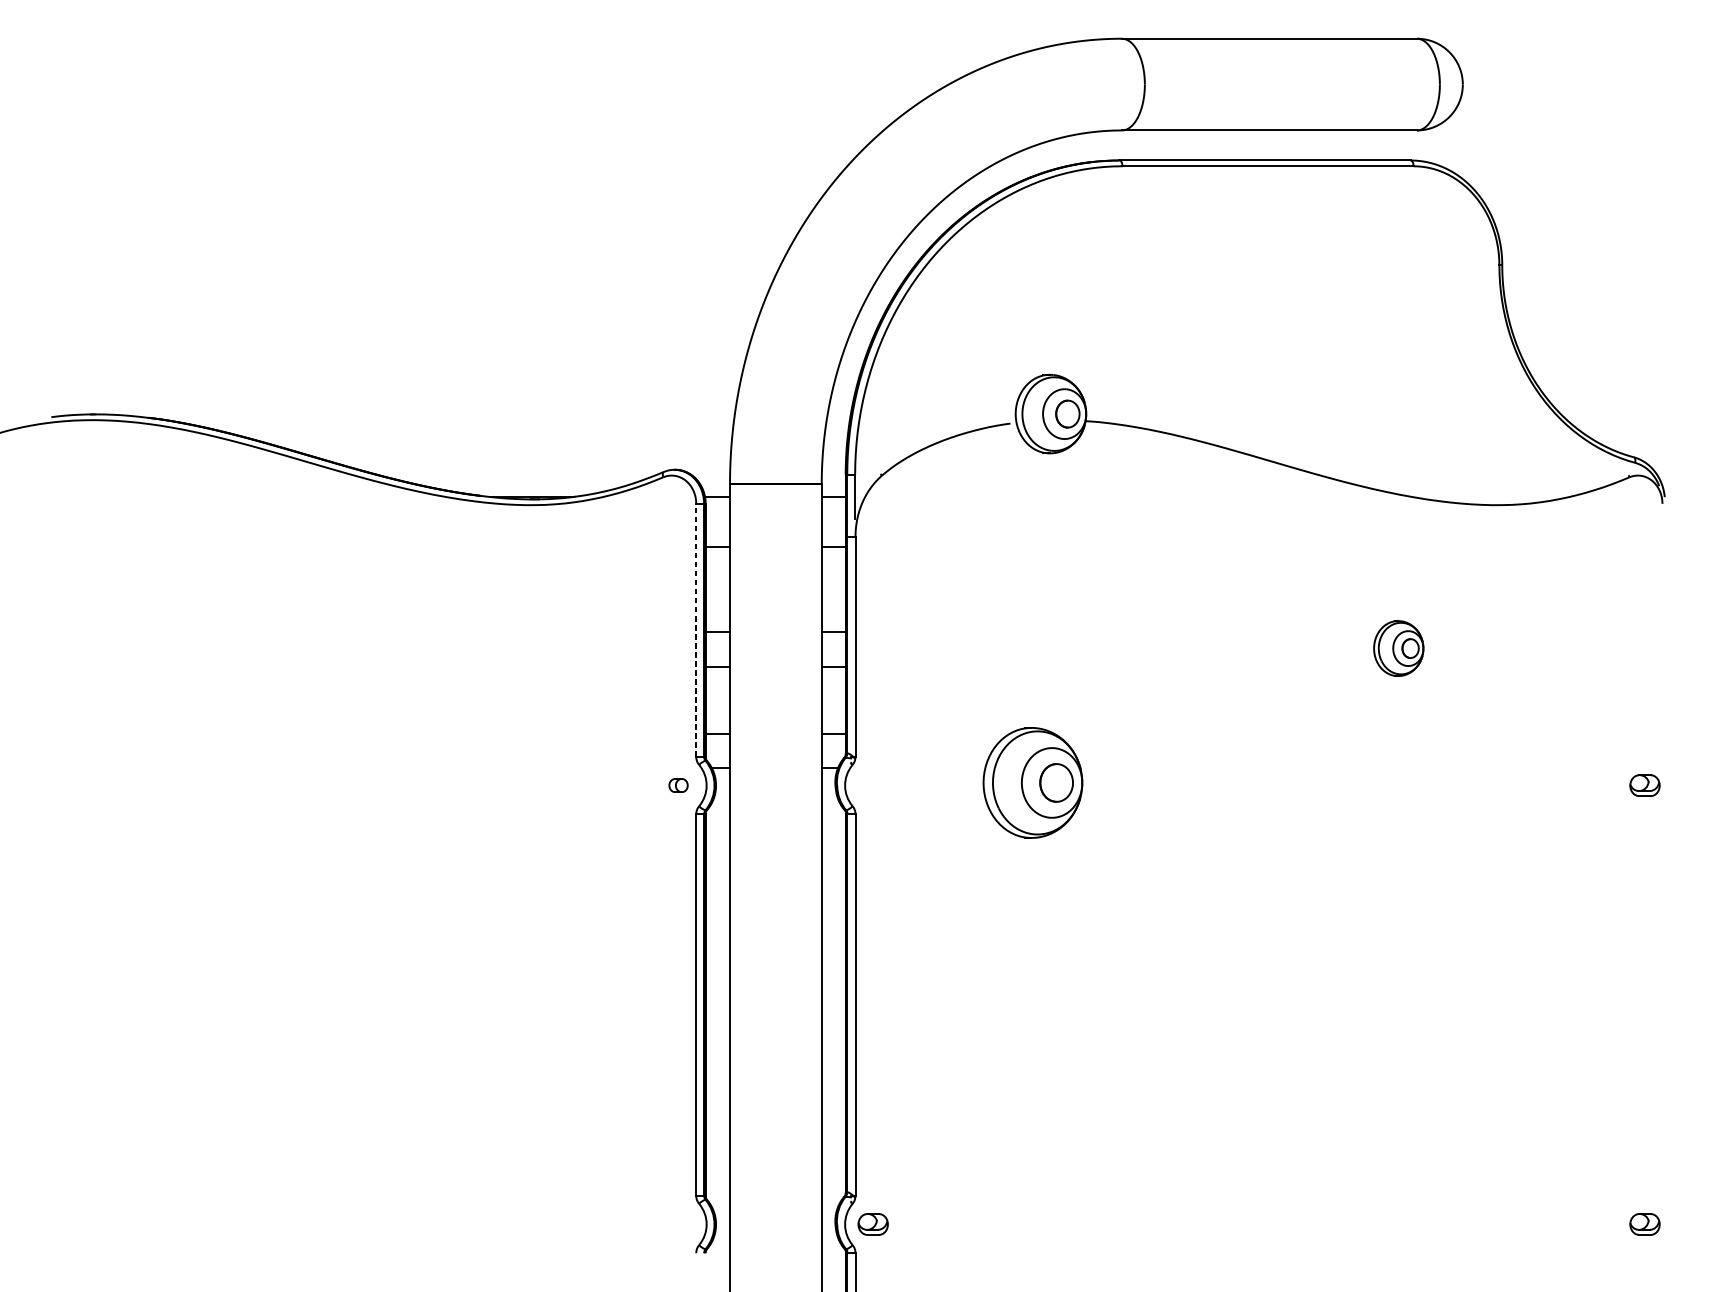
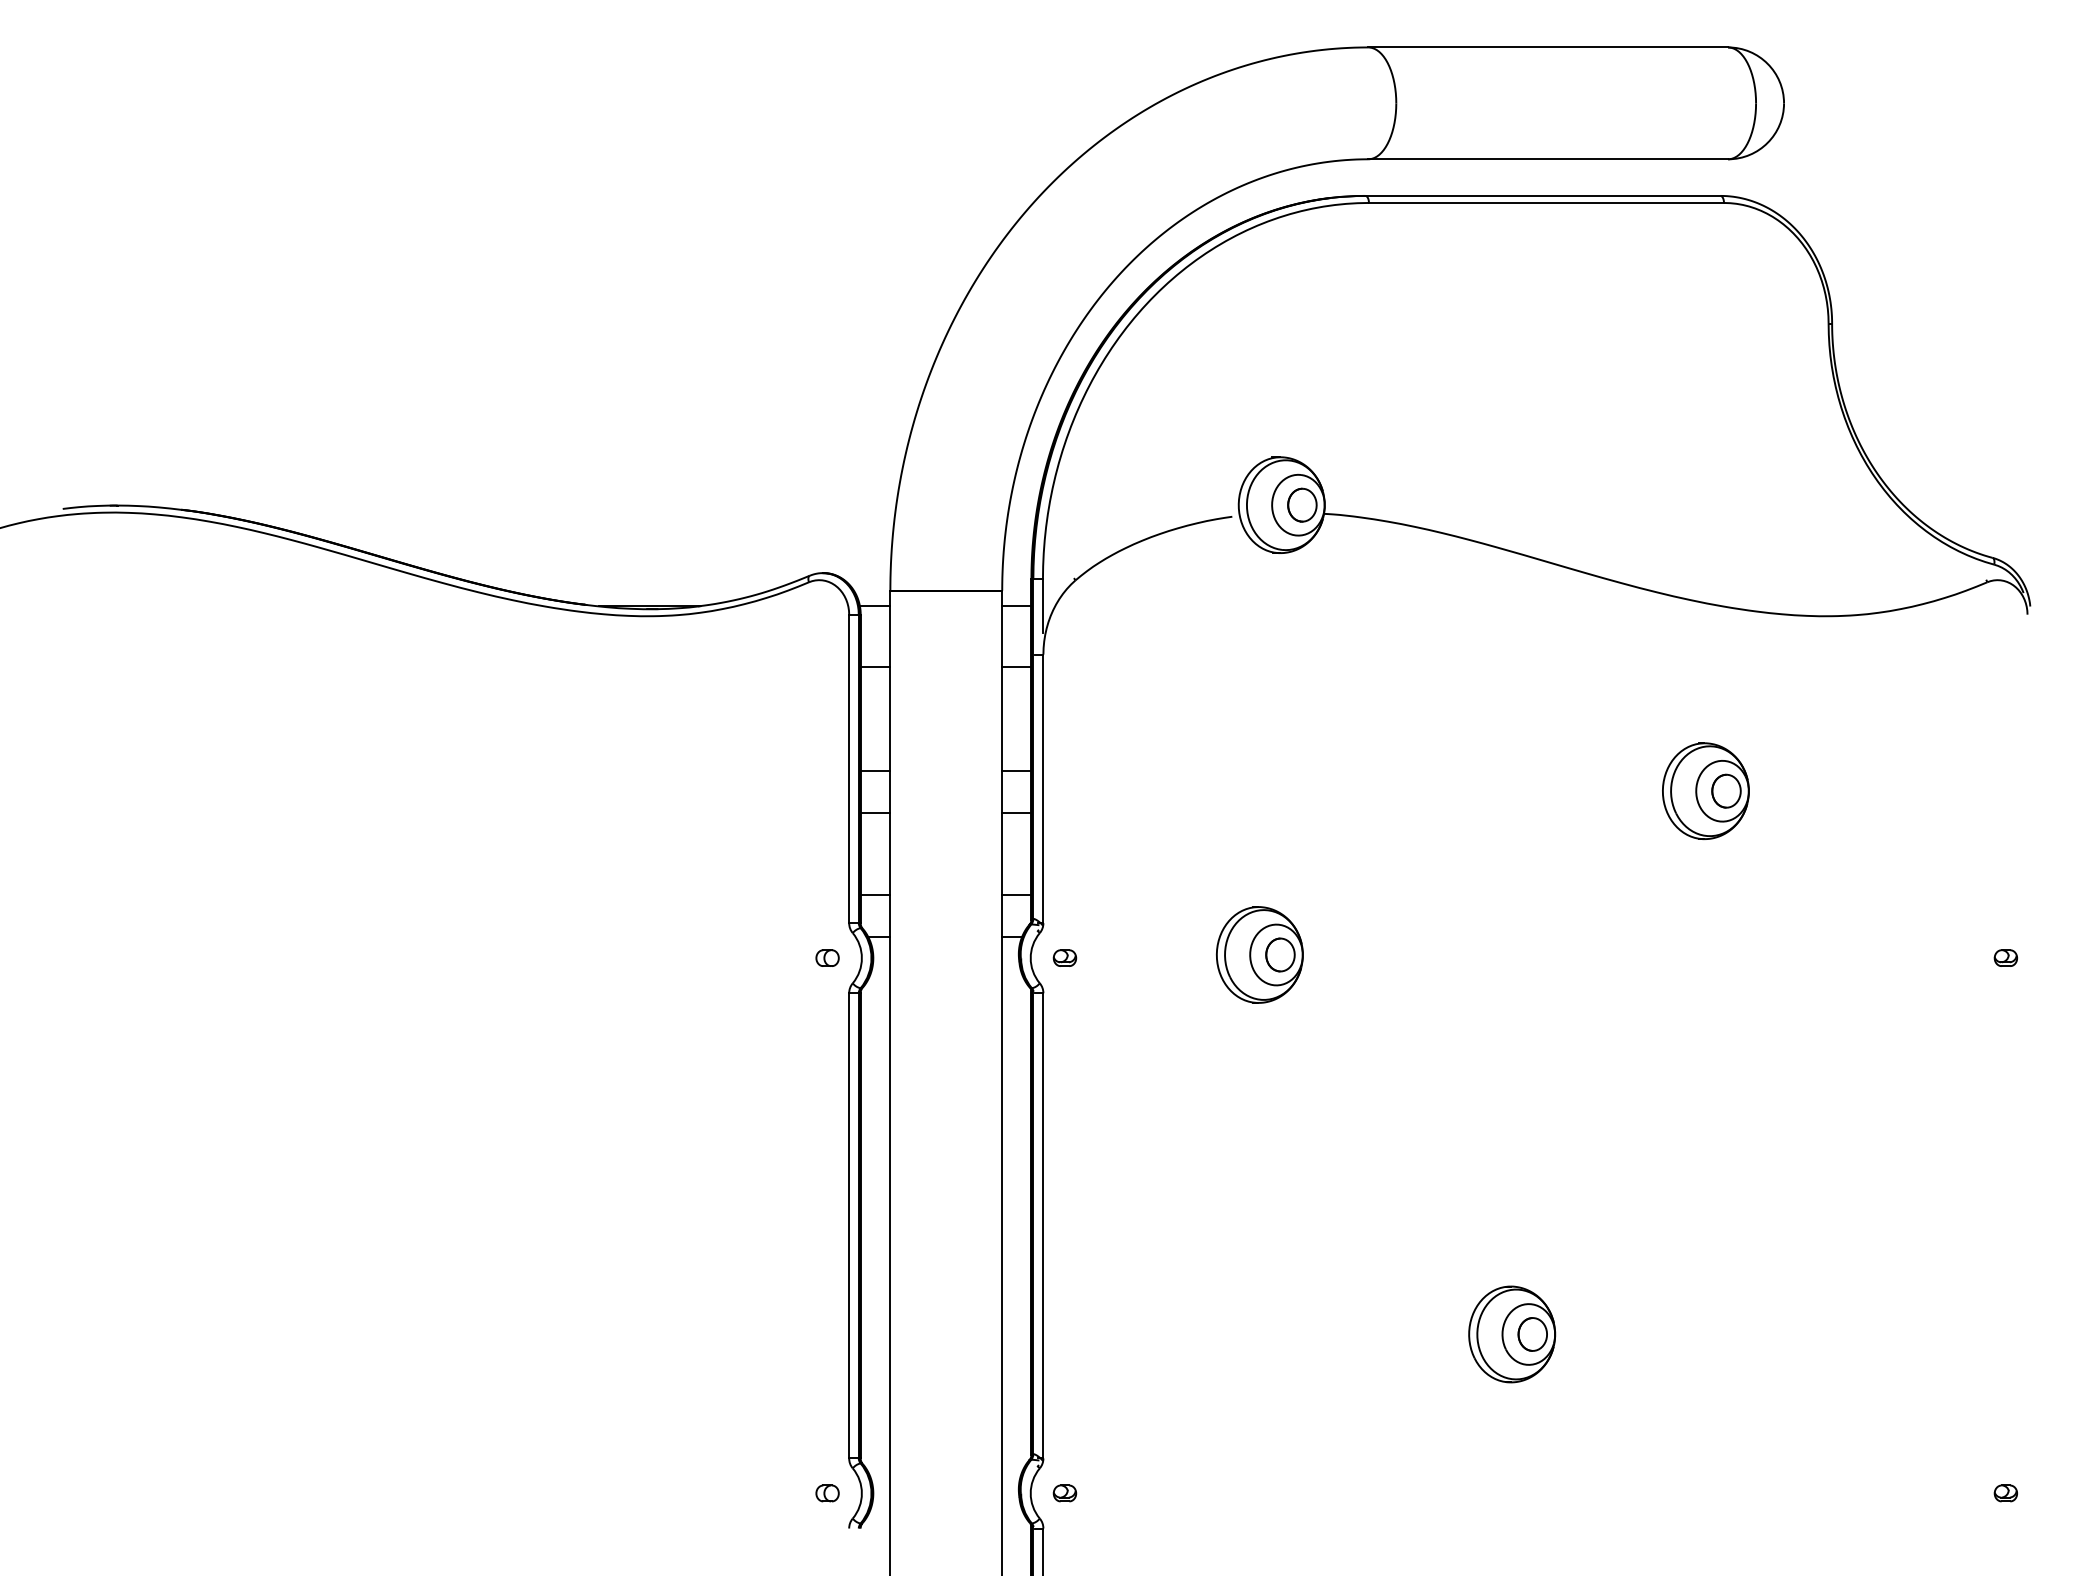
line: (696, 630) -> (849, 768), dashed -> solid
part: (1398, 648) -> (1705, 790), size x1.43
part: (1032, 782) -> (1259, 954), size x0.71
part: (872, 784) -> (1064, 957), added
part: (1644, 784) -> (2005, 957), size x0.62
part: (1240, 1094) -> (1512, 1334), added
part: (678, 1224) -> (827, 1493), added
part: (872, 1224) -> (1064, 1493), size x0.62
part: (1644, 1224) -> (2005, 1493), size x0.62

